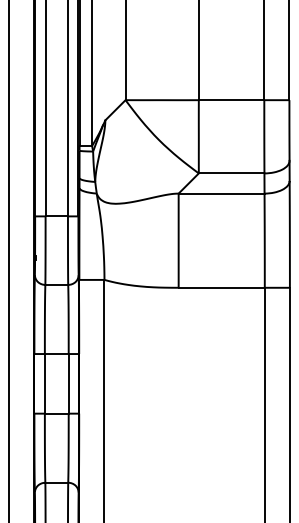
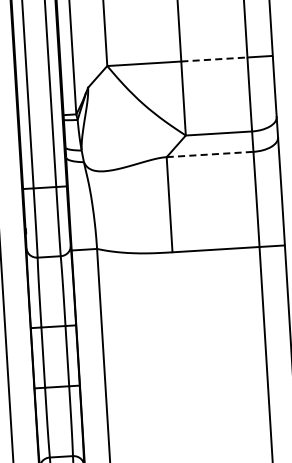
line: (231, 100) -> (214, 59), solid -> dashed
line: (221, 193) -> (209, 154), solid -> dashed

